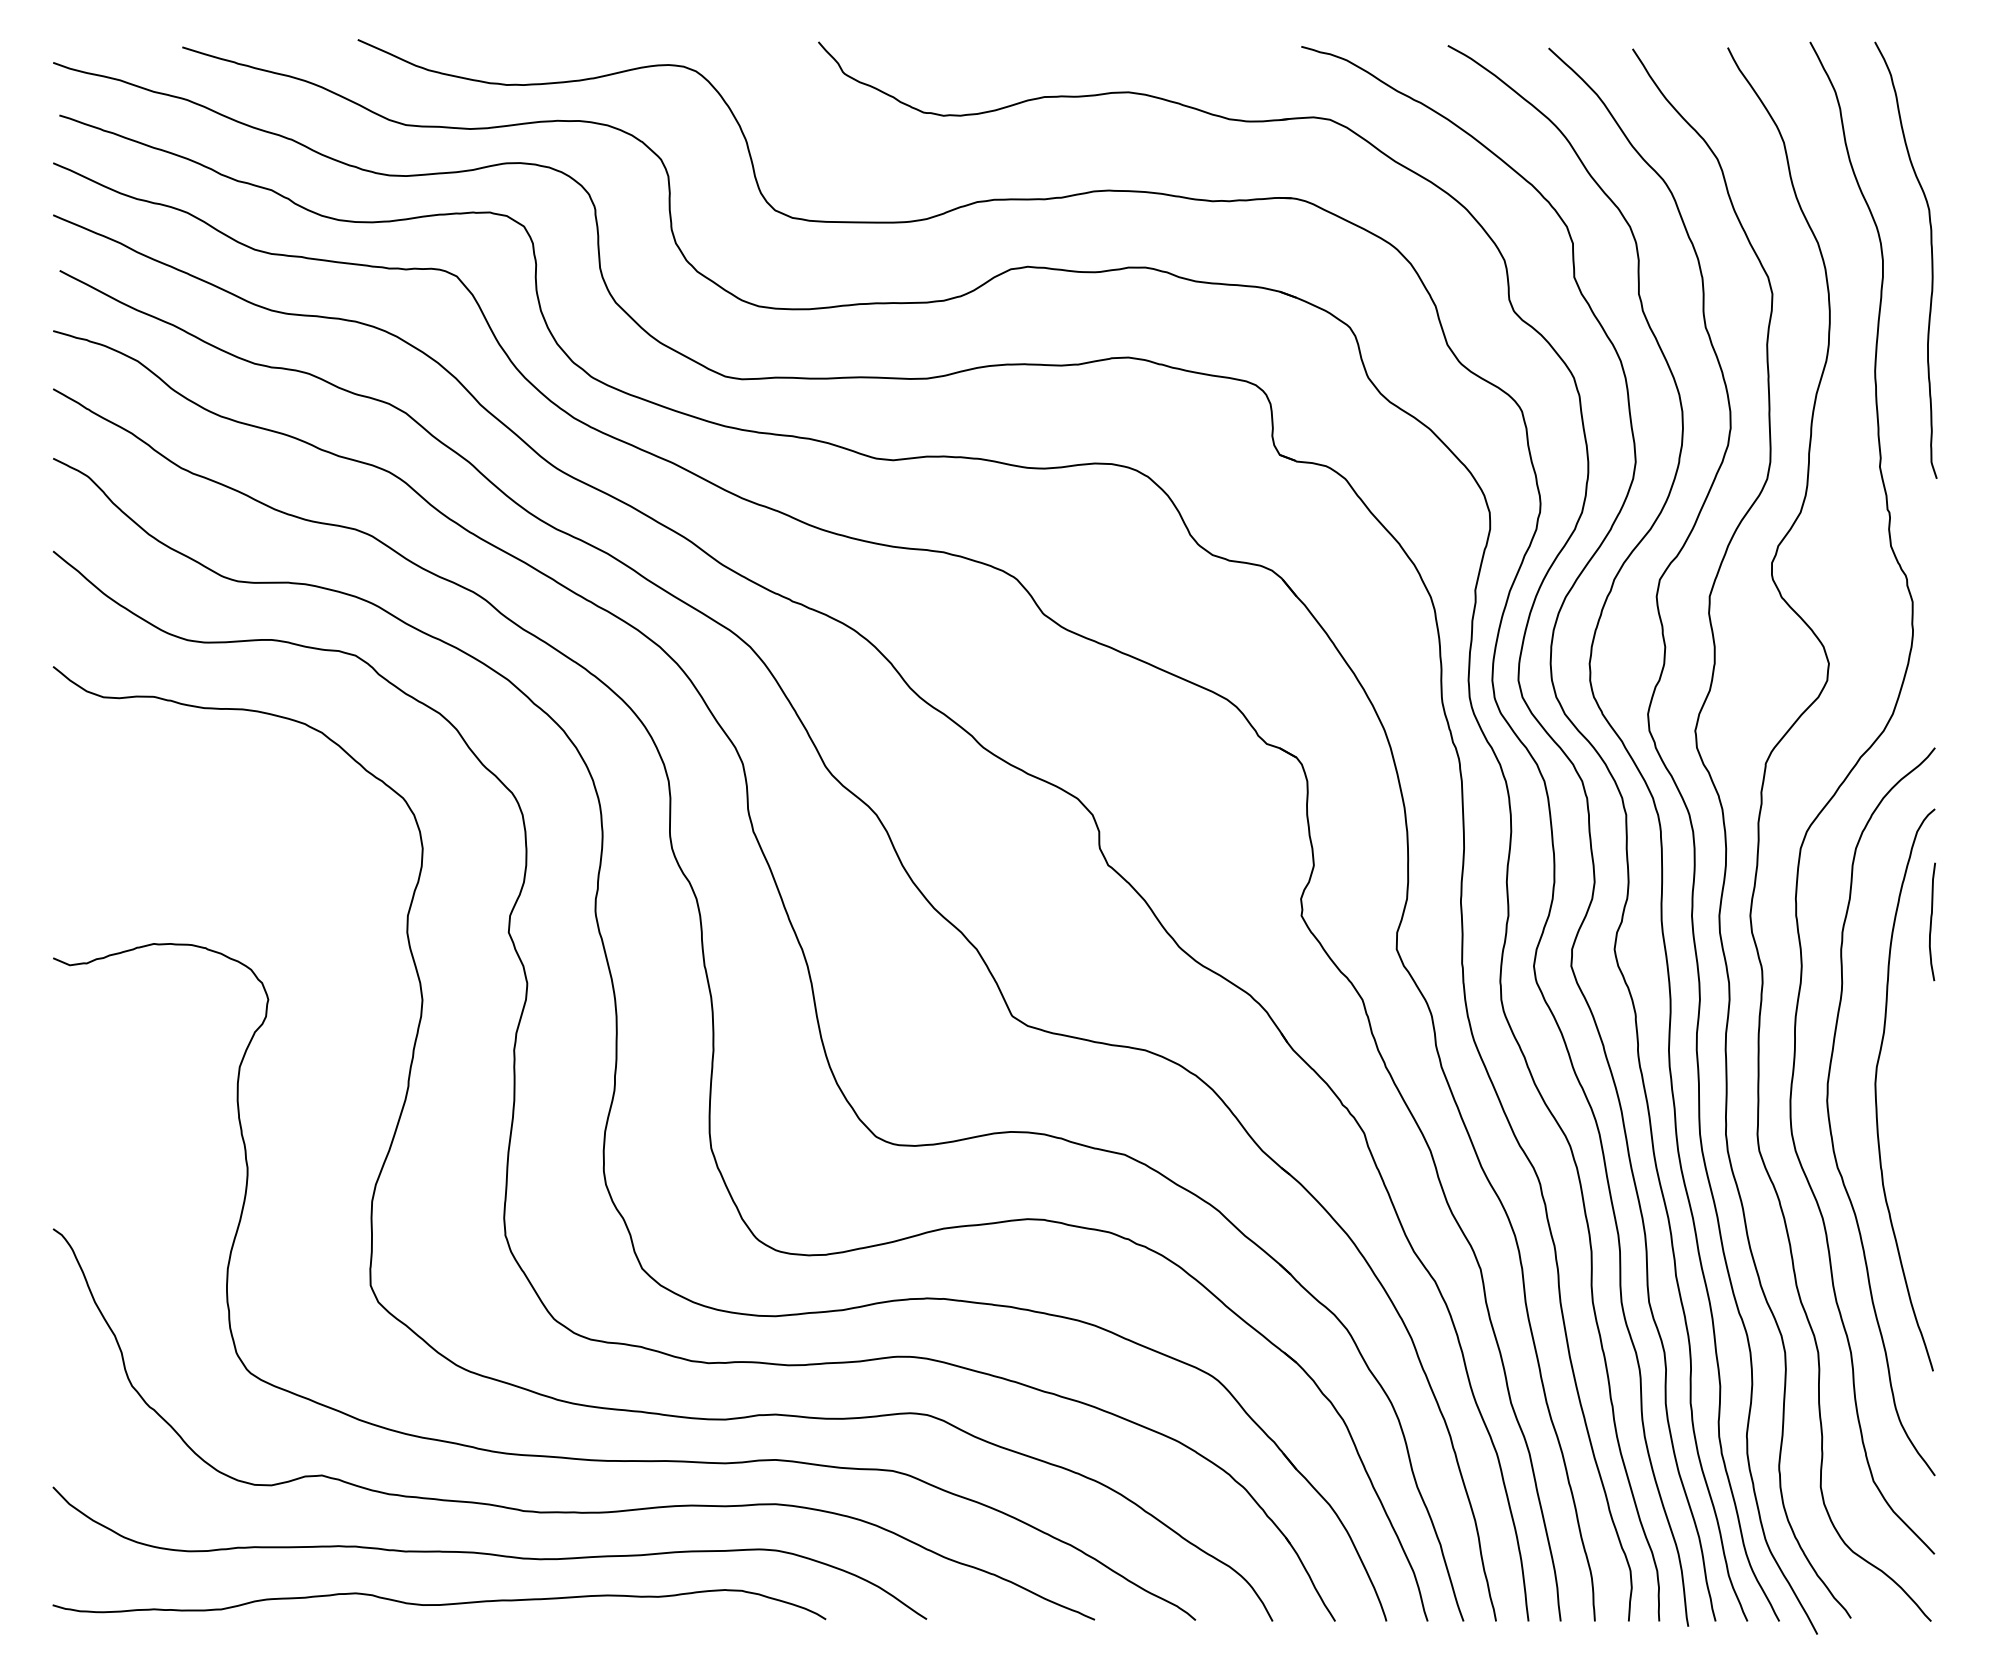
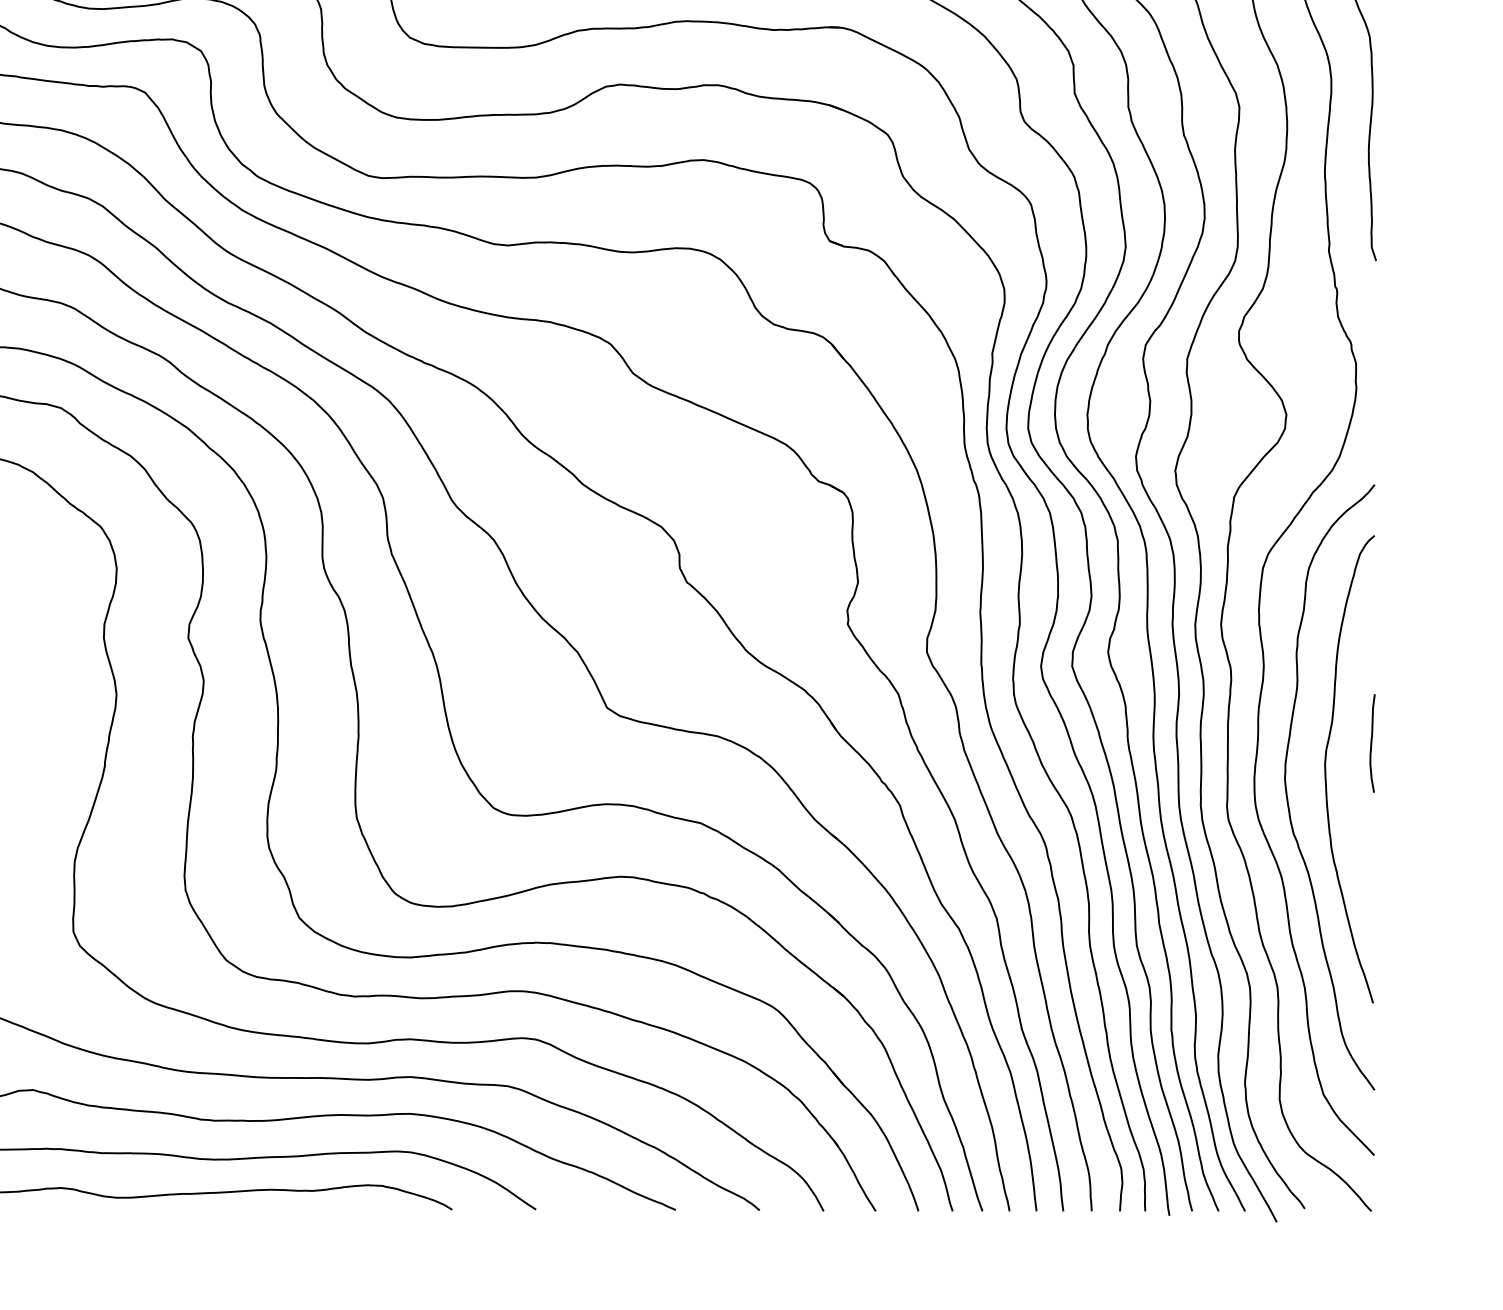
curve: (1931, 921) -> (1371, 743), moved

